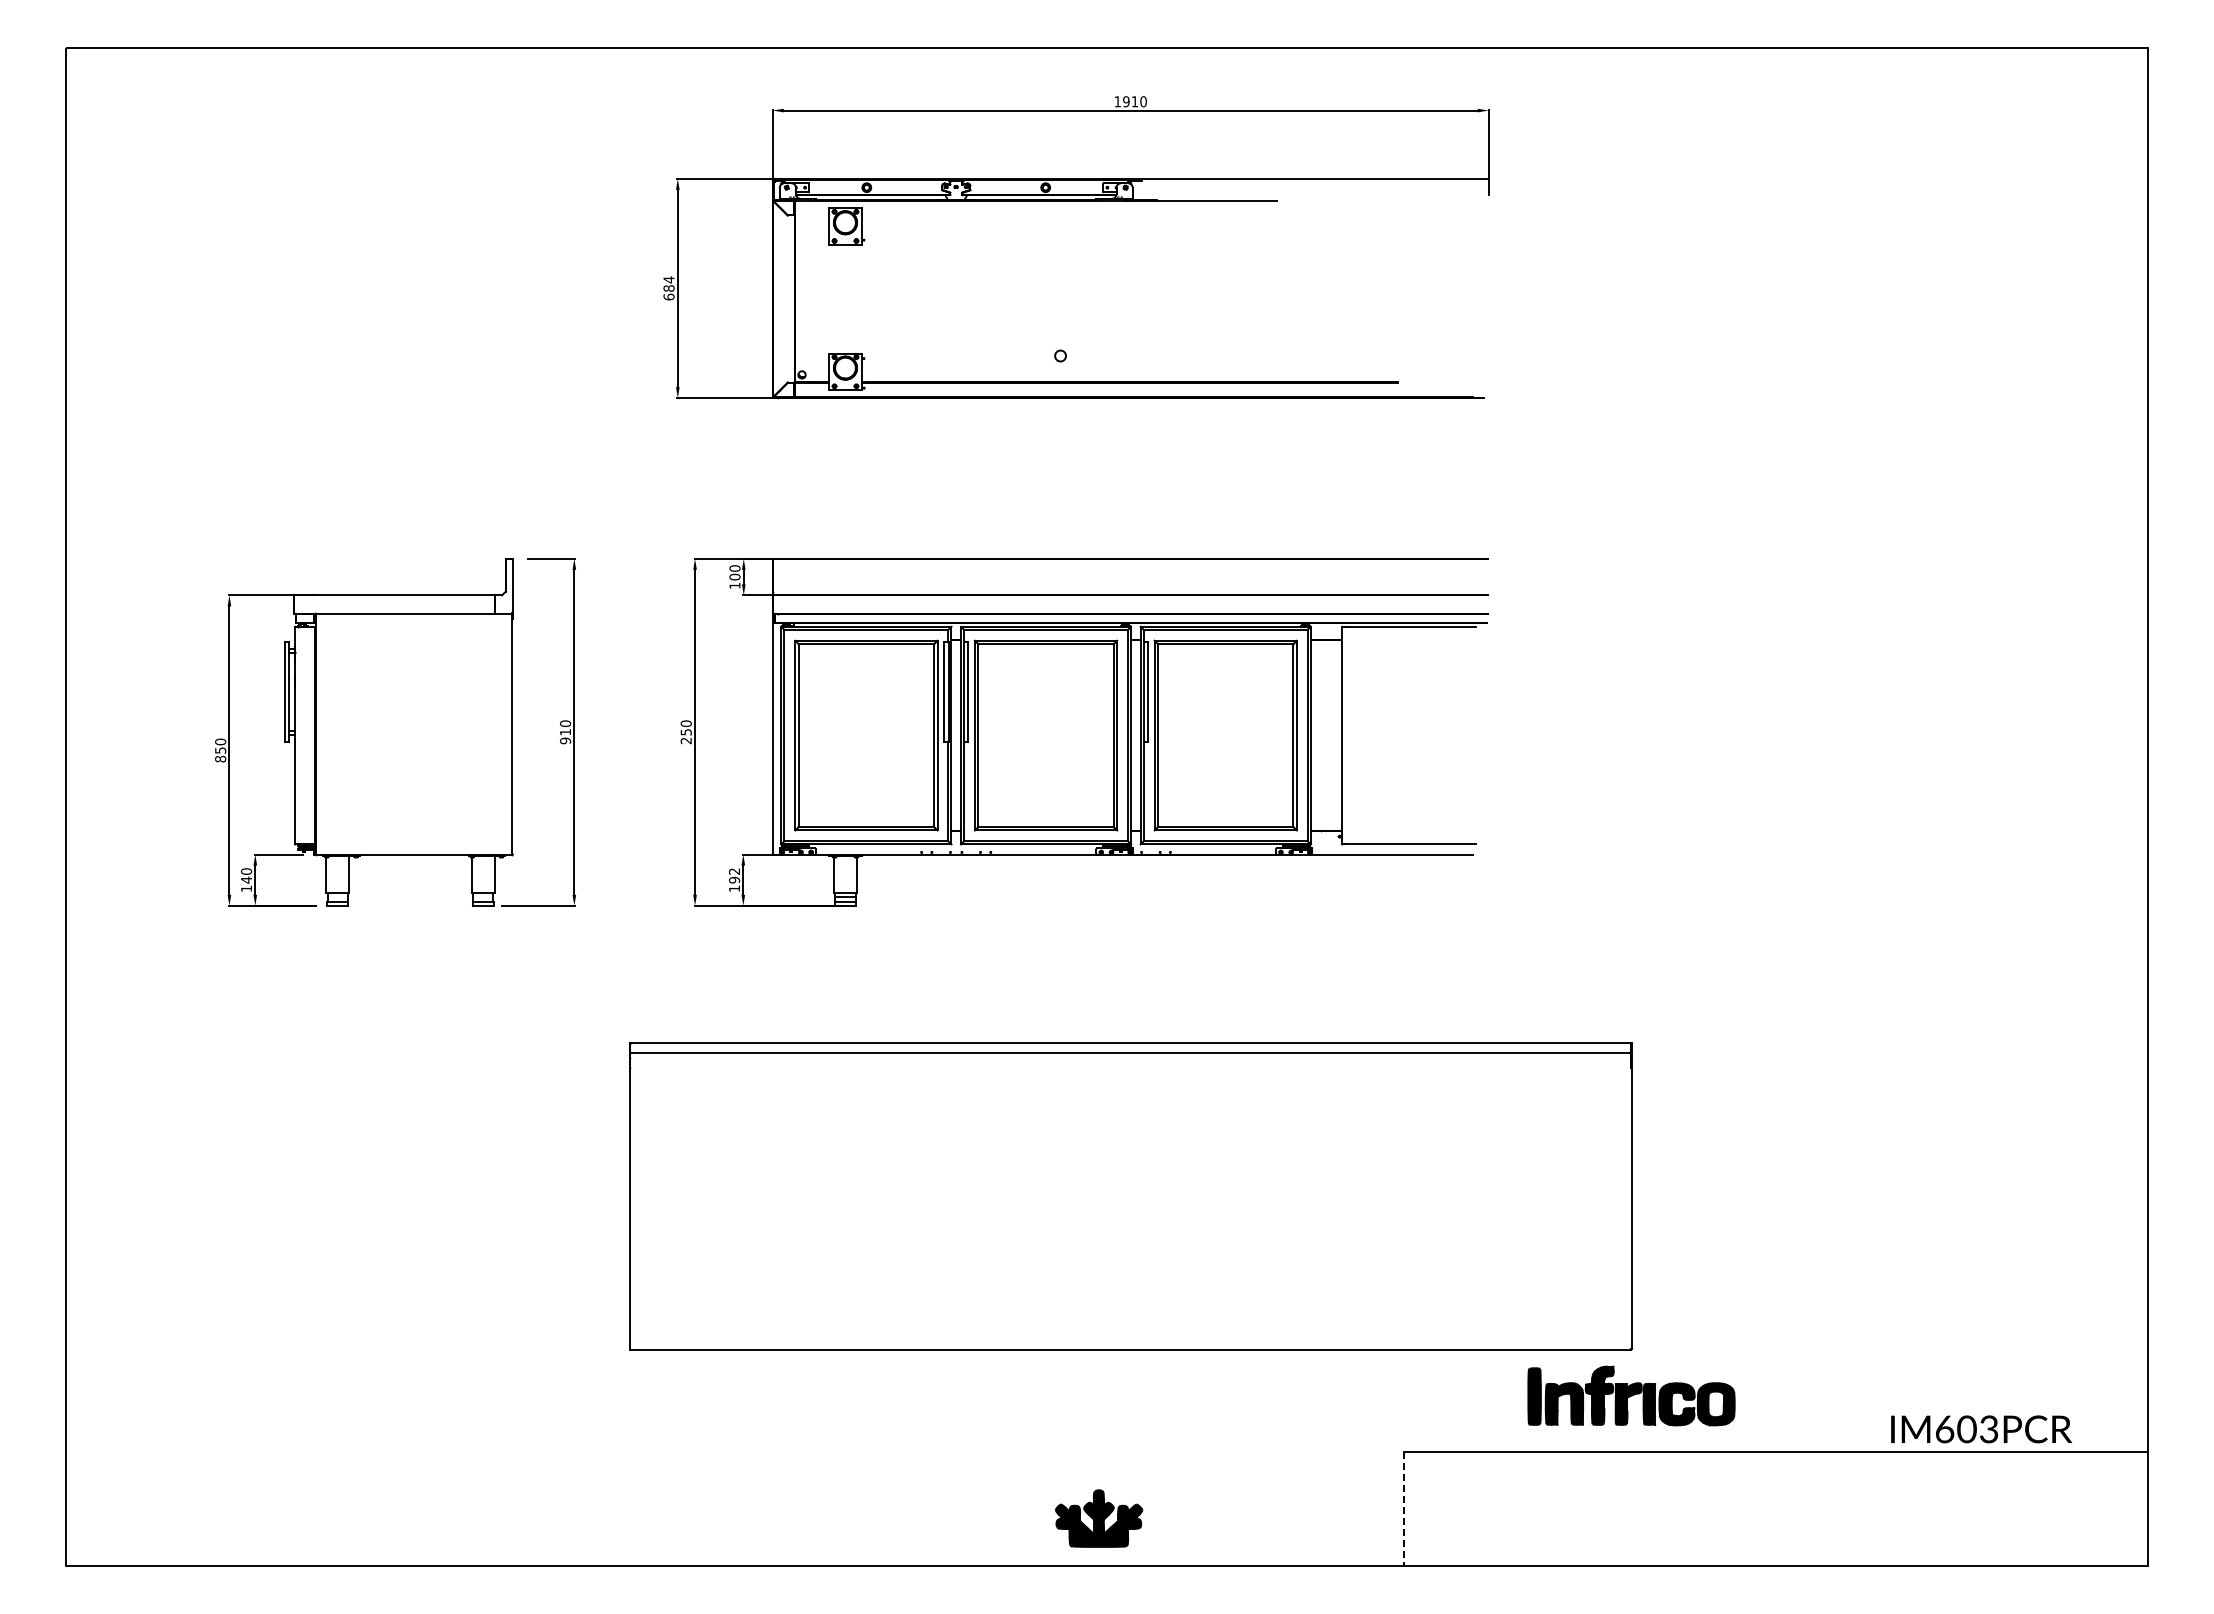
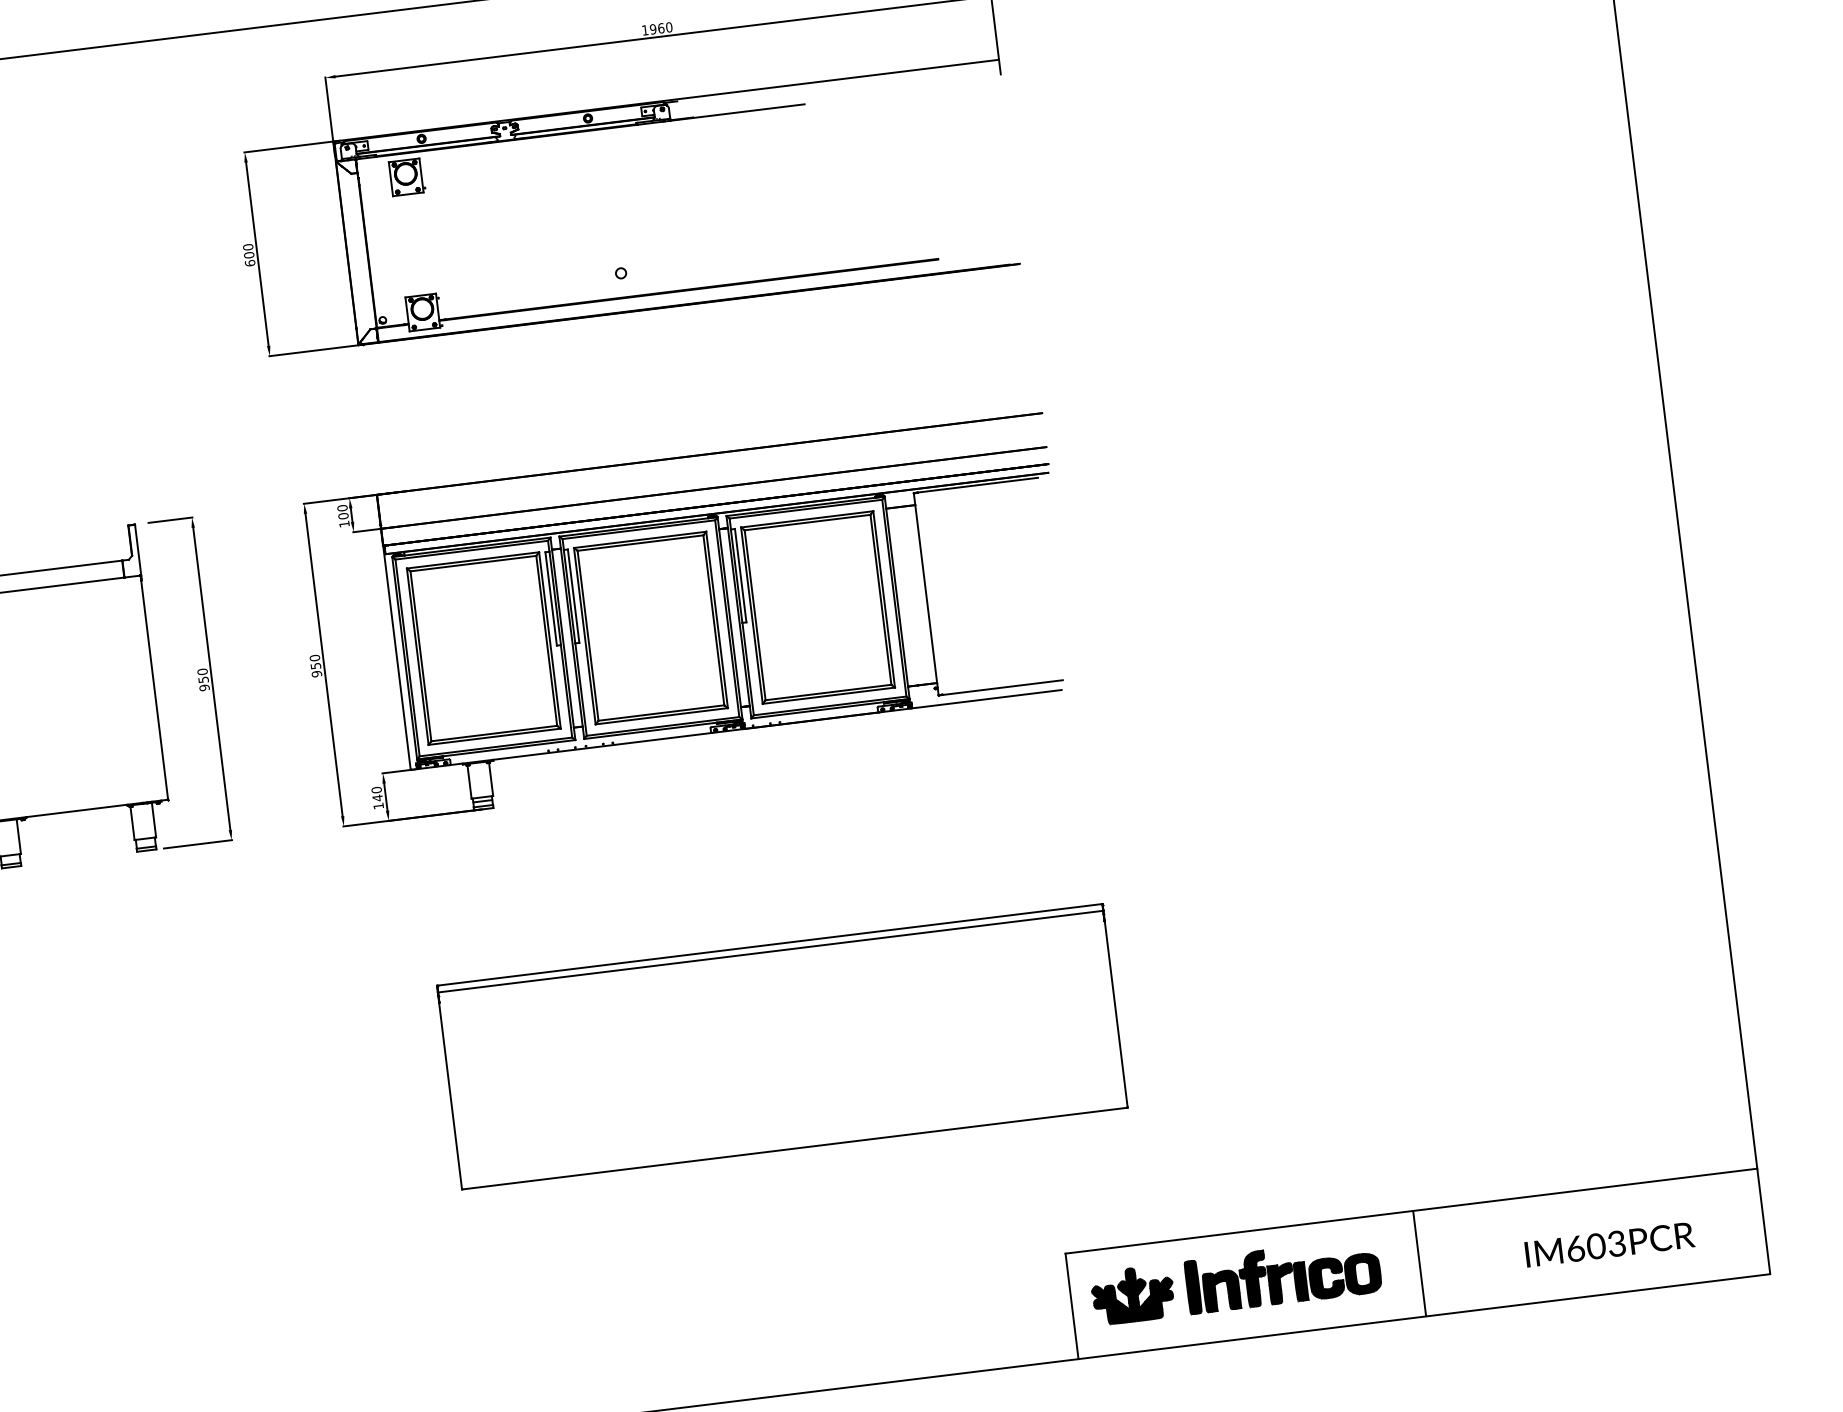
text: (1134, 101) -> (660, 28), 1910 -> 1960
text: (668, 283) -> (248, 250), 684 -> 600
text: (565, 732) -> (203, 680), 910 -> 950
text: (685, 740) -> (316, 673), 250 -> 950
text: (734, 875) -> (377, 793), 192 -> 140
part: (1130, 1195) -> (781, 1046), size x0.71
part: (1631, 1395) -> (1283, 1275), moved
text: (1981, 1429) -> (1609, 1244), moved
line: (1403, 1508) -> (1071, 1306), dashed -> solid
line: (1777, 1508) -> (1419, 1263), added
part: (1099, 1518) -> (1133, 1294), moved

